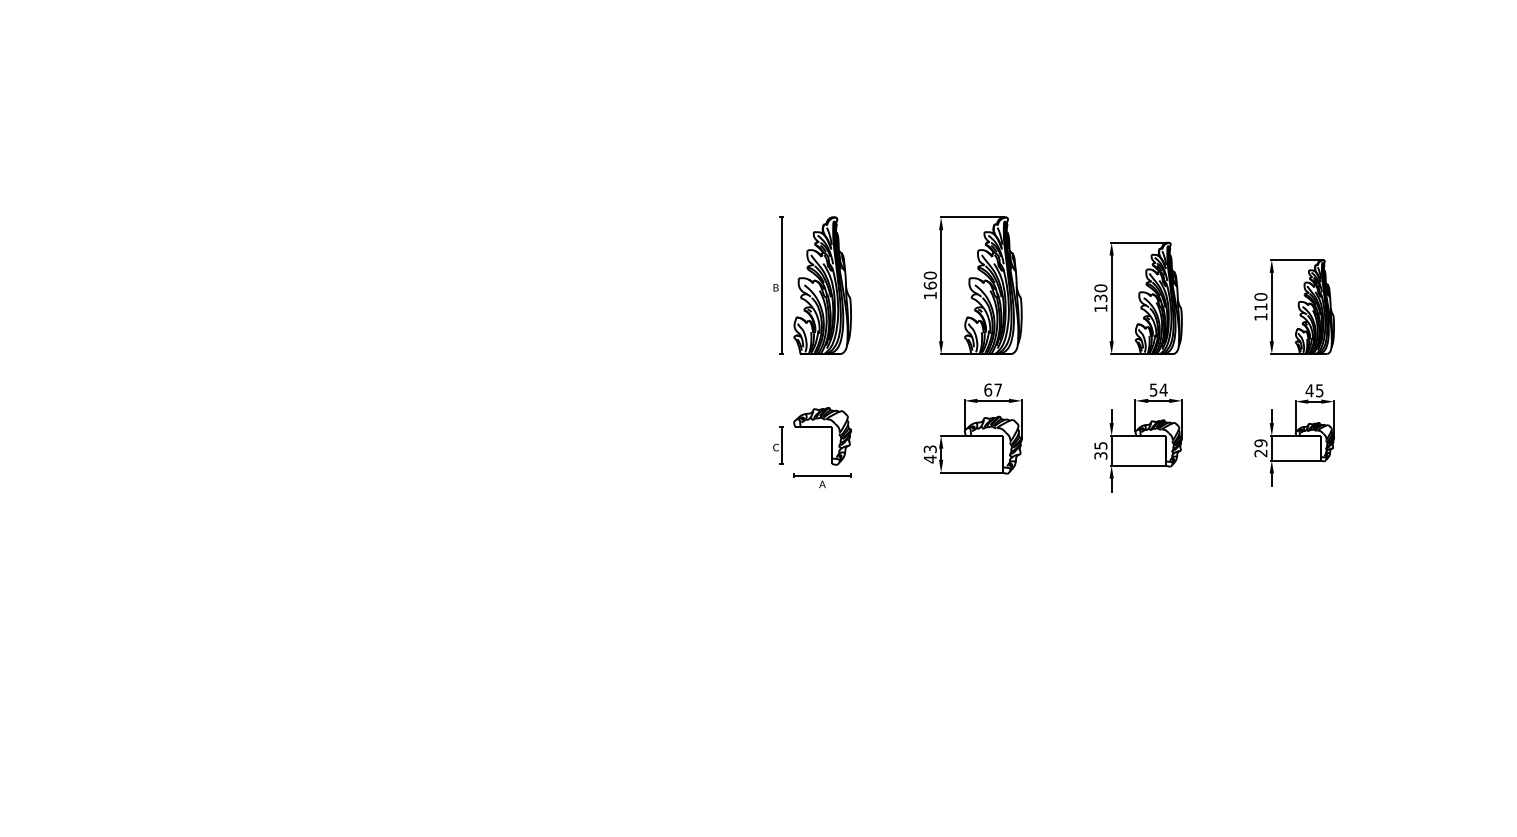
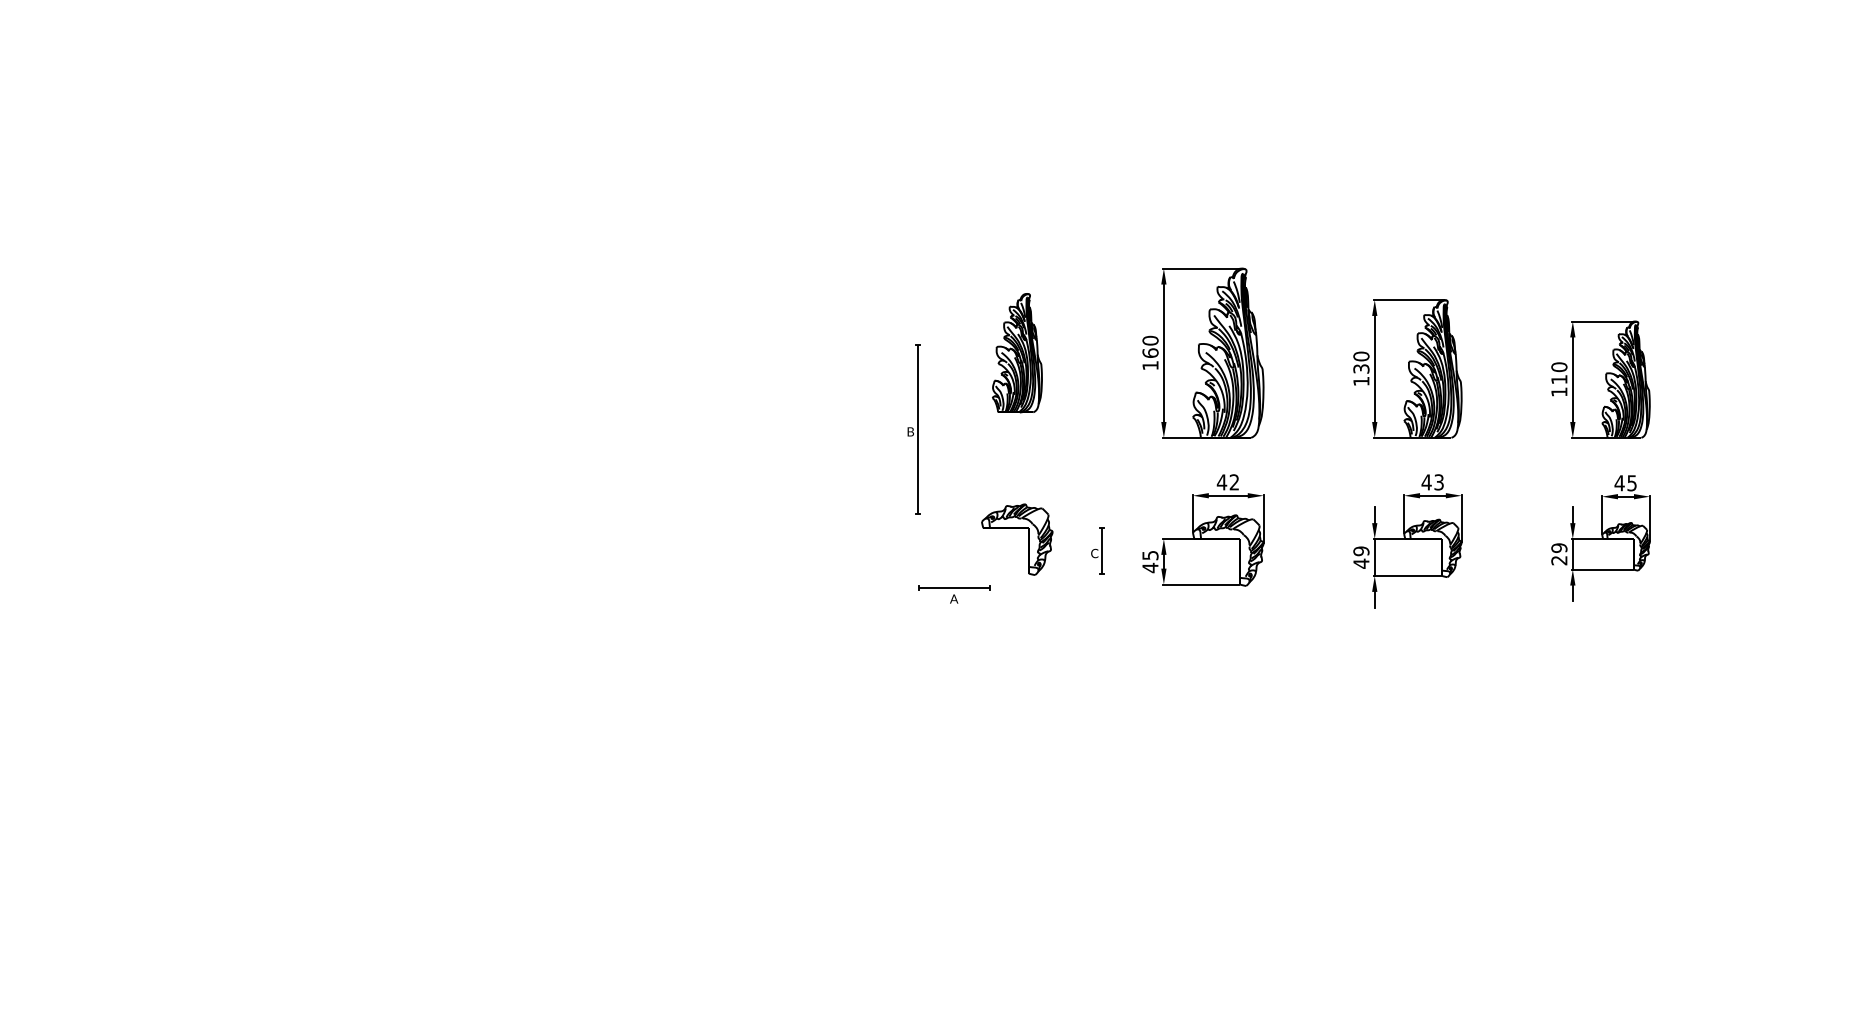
part: (778, 285) -> (913, 429), moved
part: (822, 285) -> (1017, 352), size x0.7
text: (992, 390) -> (1227, 482), 67 -> 42
text: (1158, 390) -> (1432, 482), 54 -> 43
part: (778, 445) -> (1097, 550), moved
text: (929, 449) -> (1149, 555), 43 -> 45
text: (1100, 450) -> (1361, 557), 35 -> 49
part: (822, 480) -> (954, 594), moved

